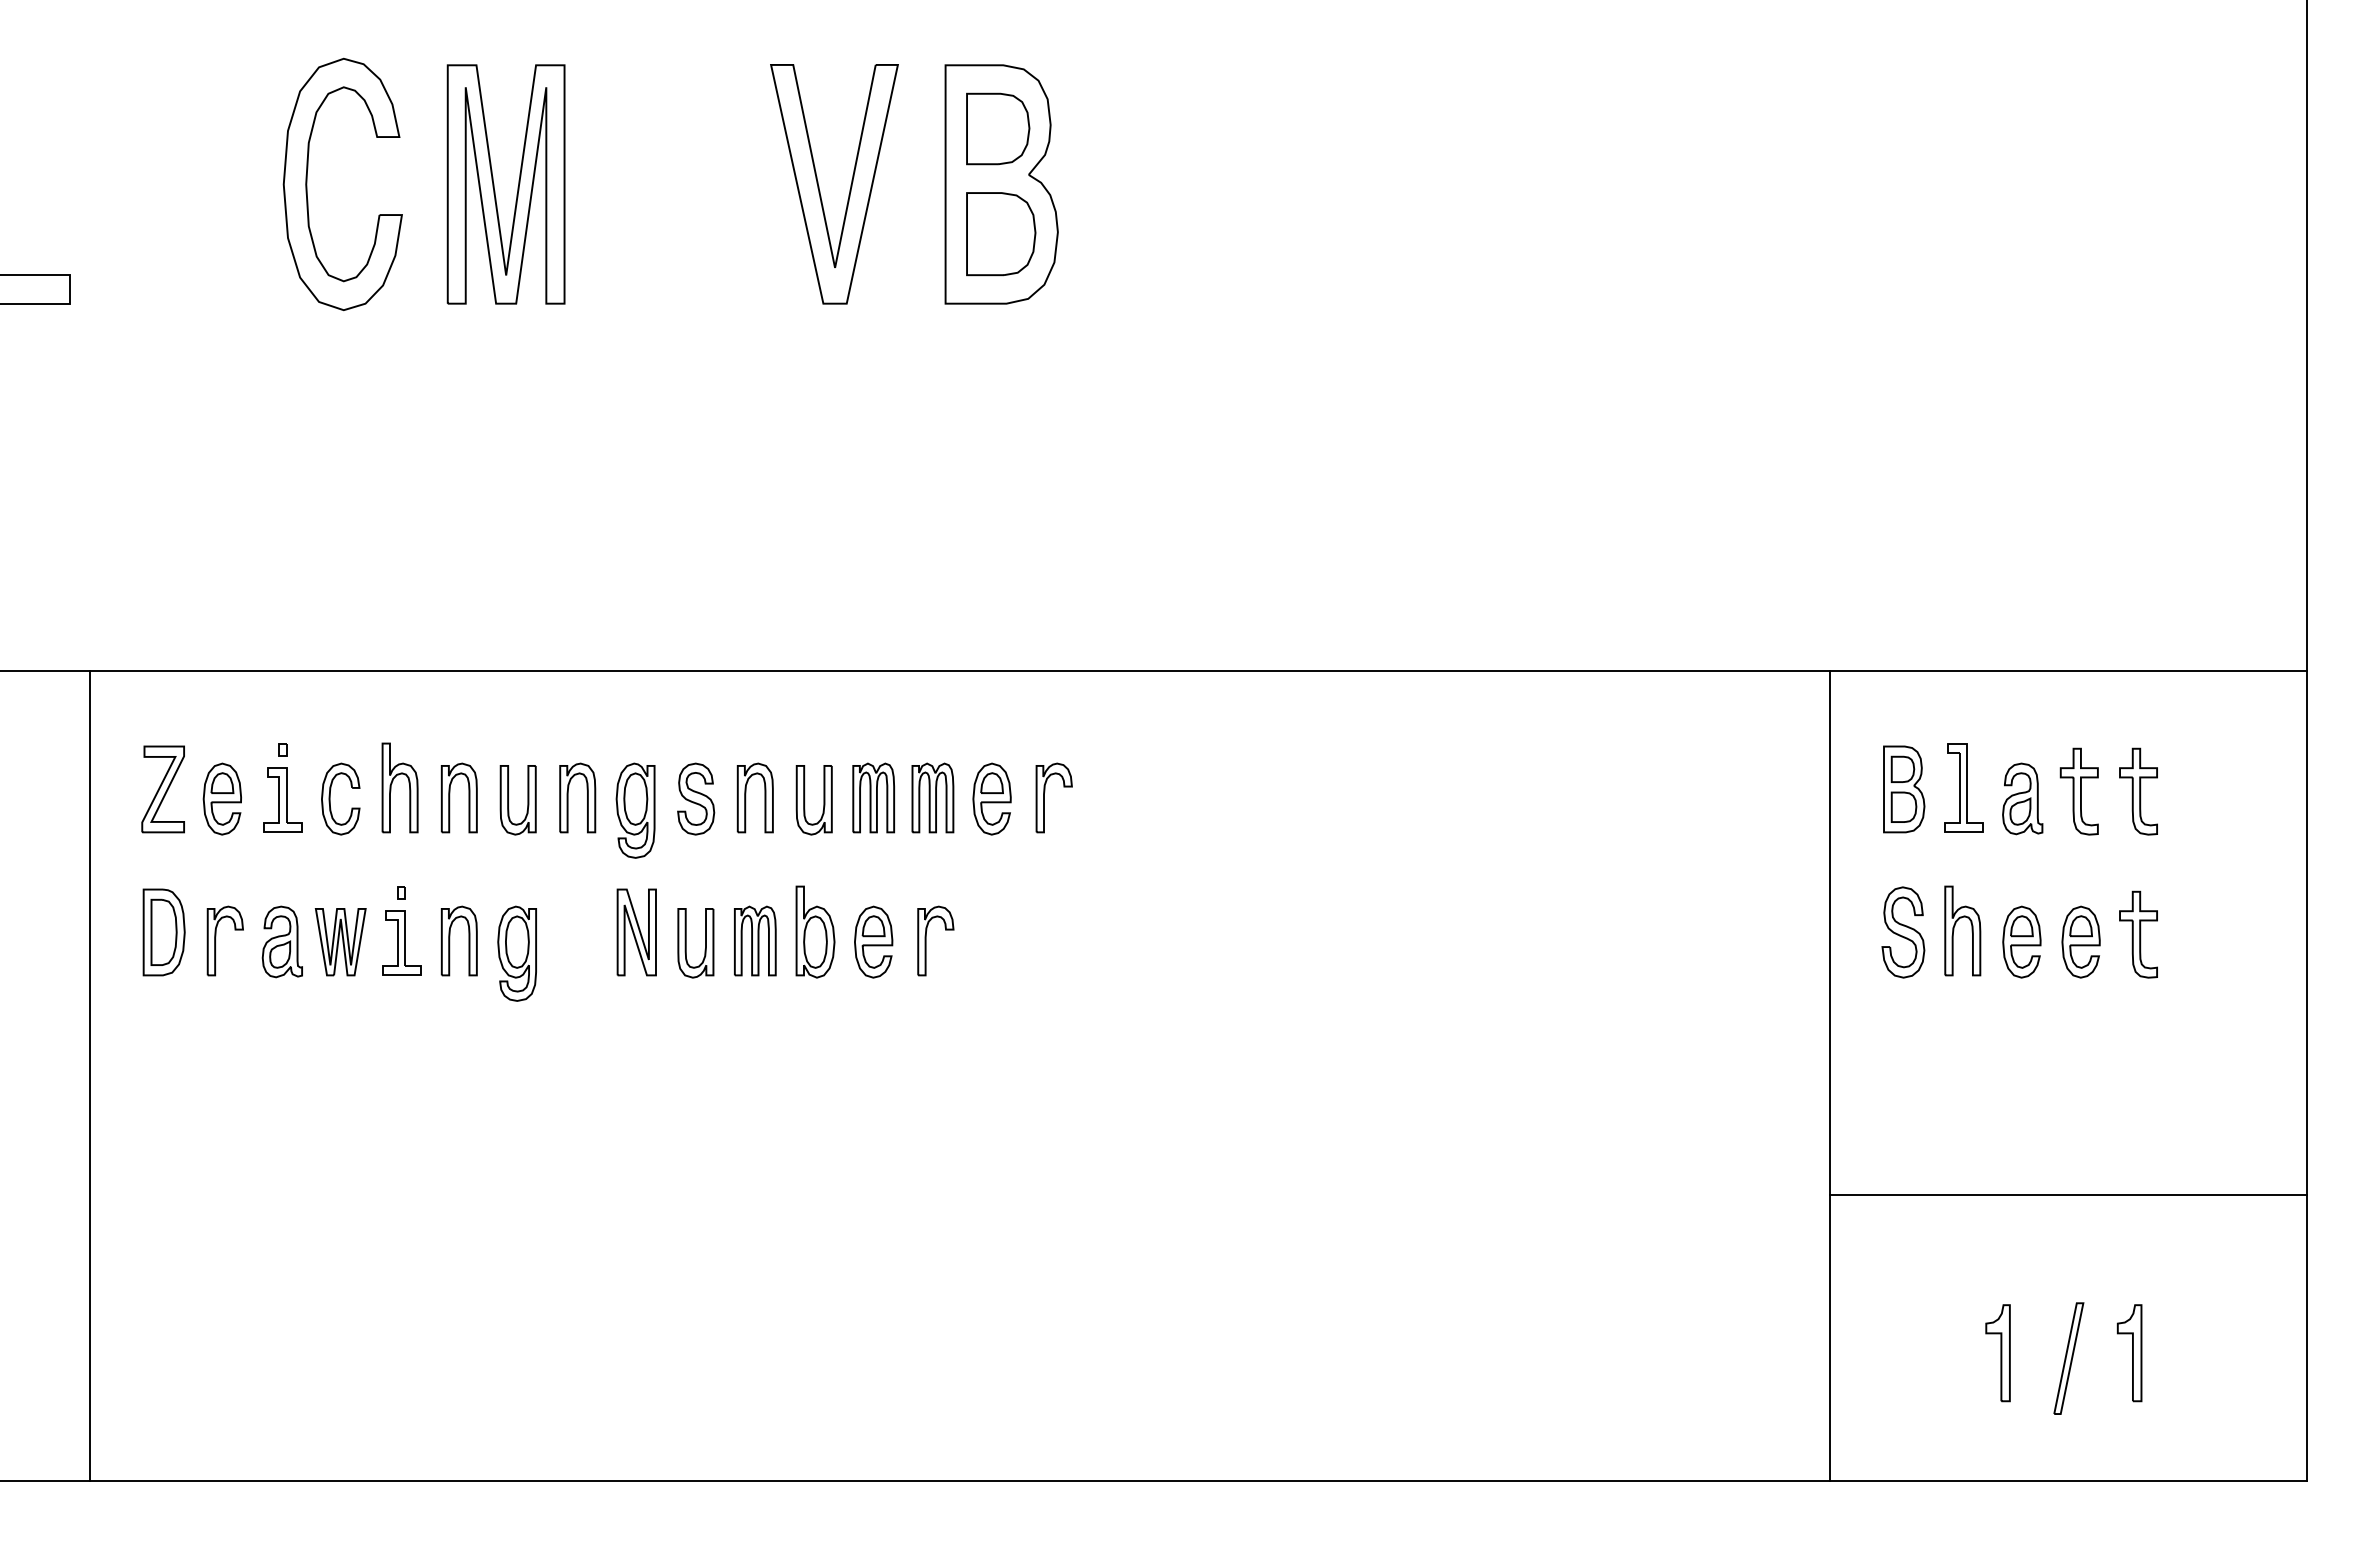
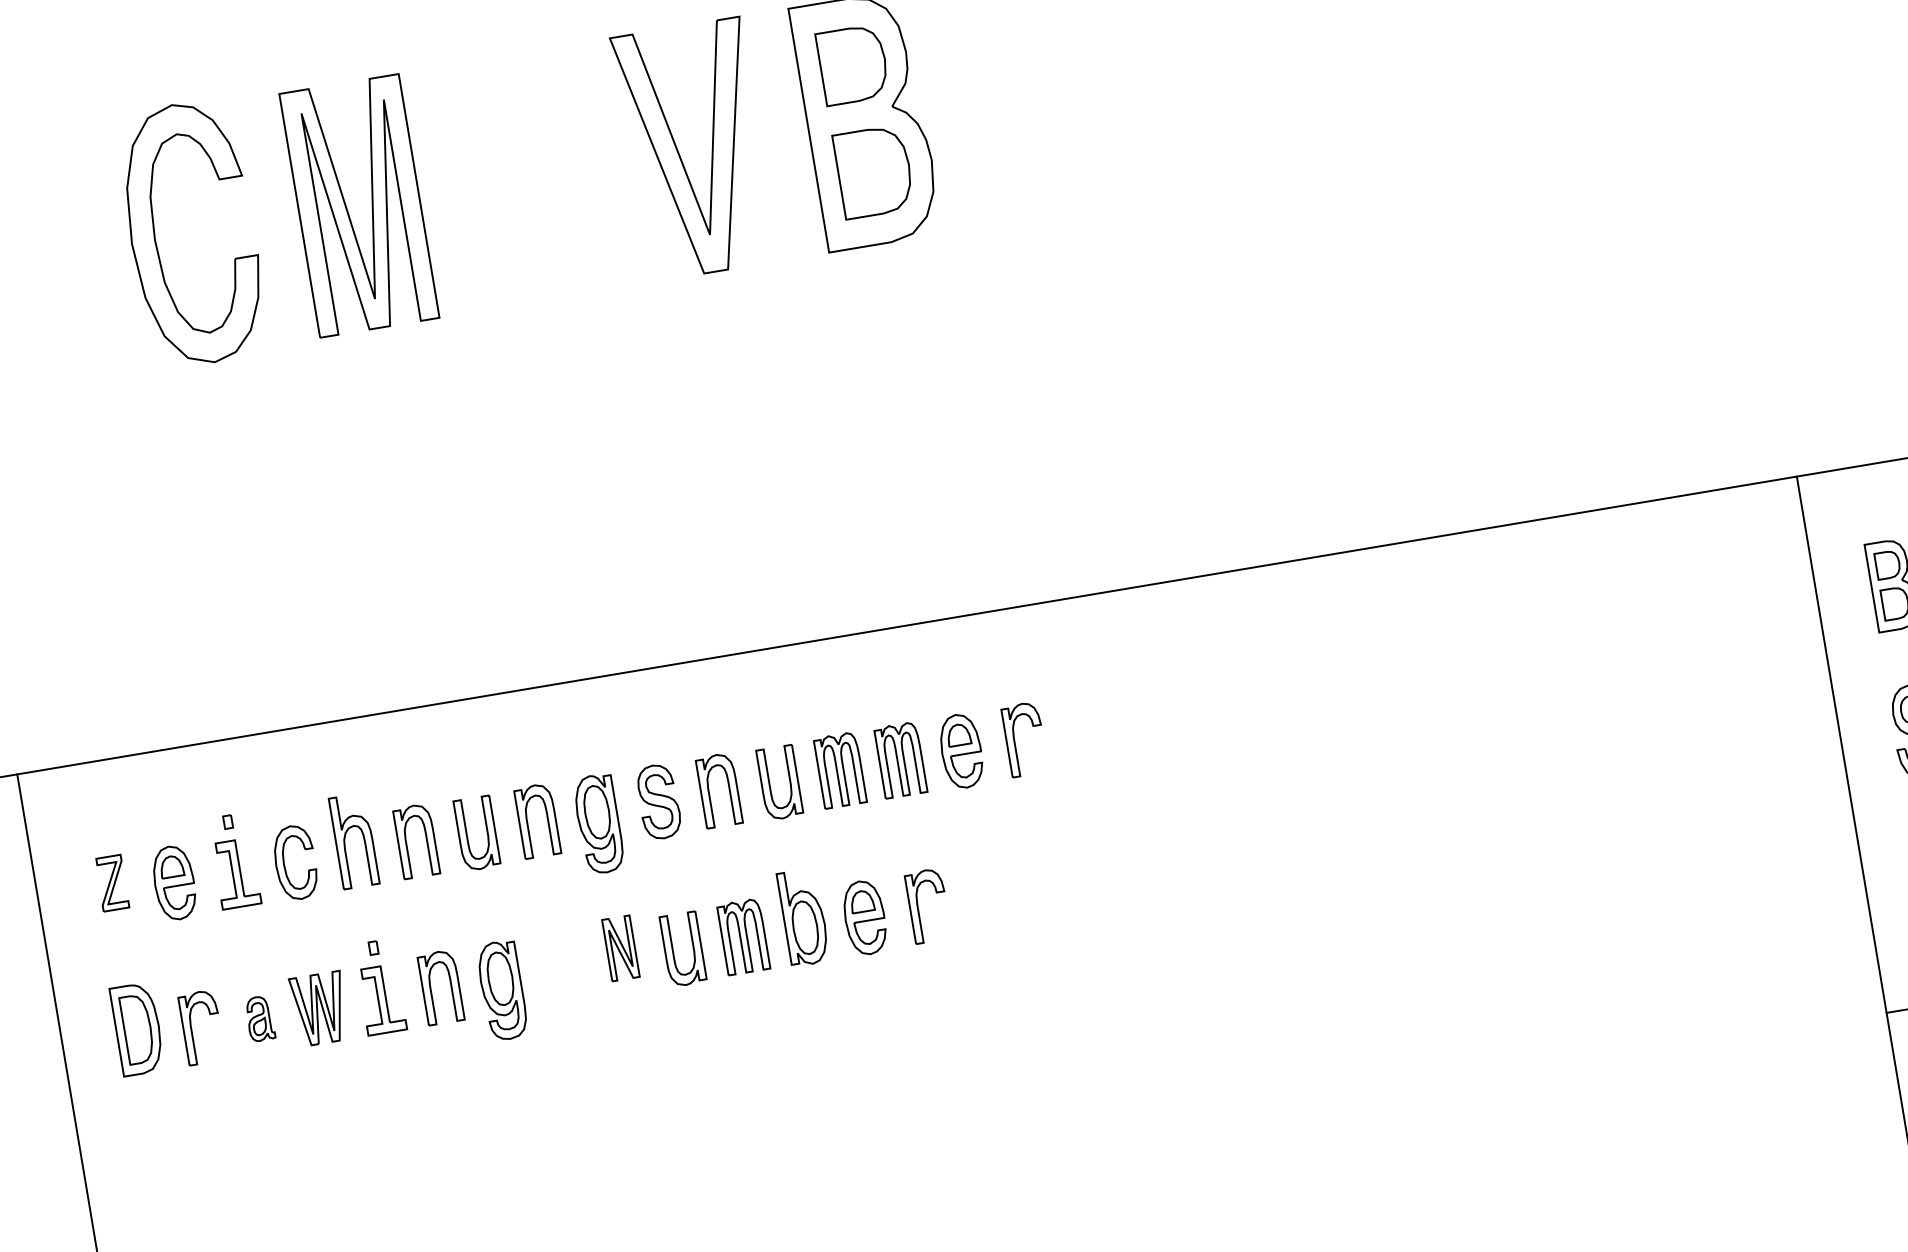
part: (162, 789) -> (111, 883), size x0.6
part: (636, 932) -> (620, 948), size x0.7
part: (281, 941) -> (259, 1018), size x0.6

